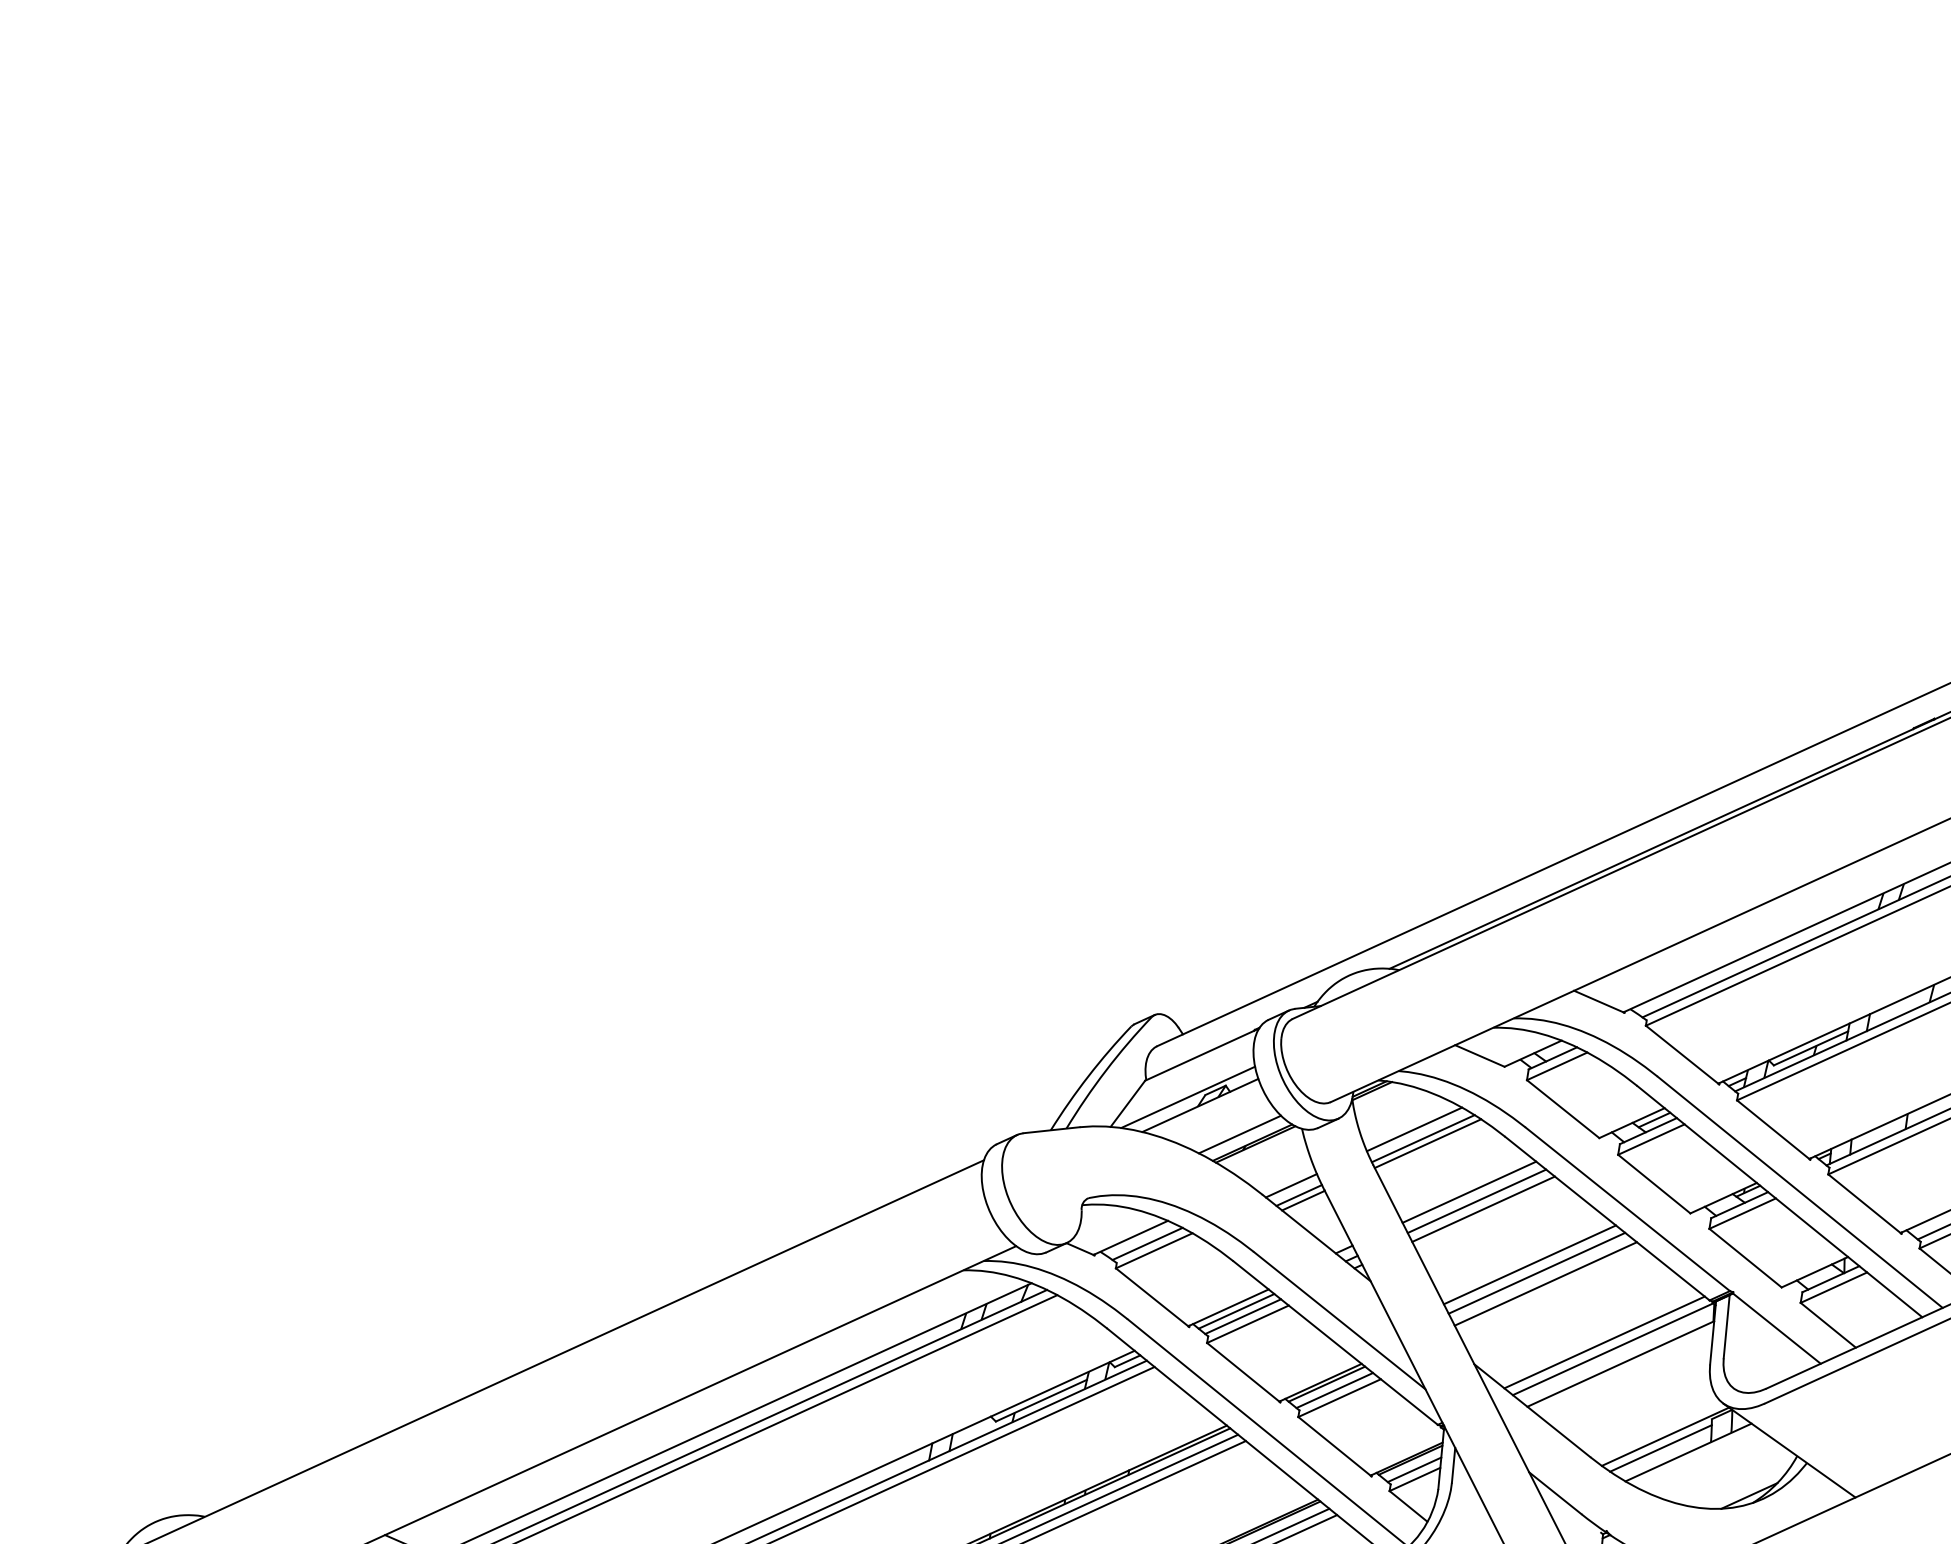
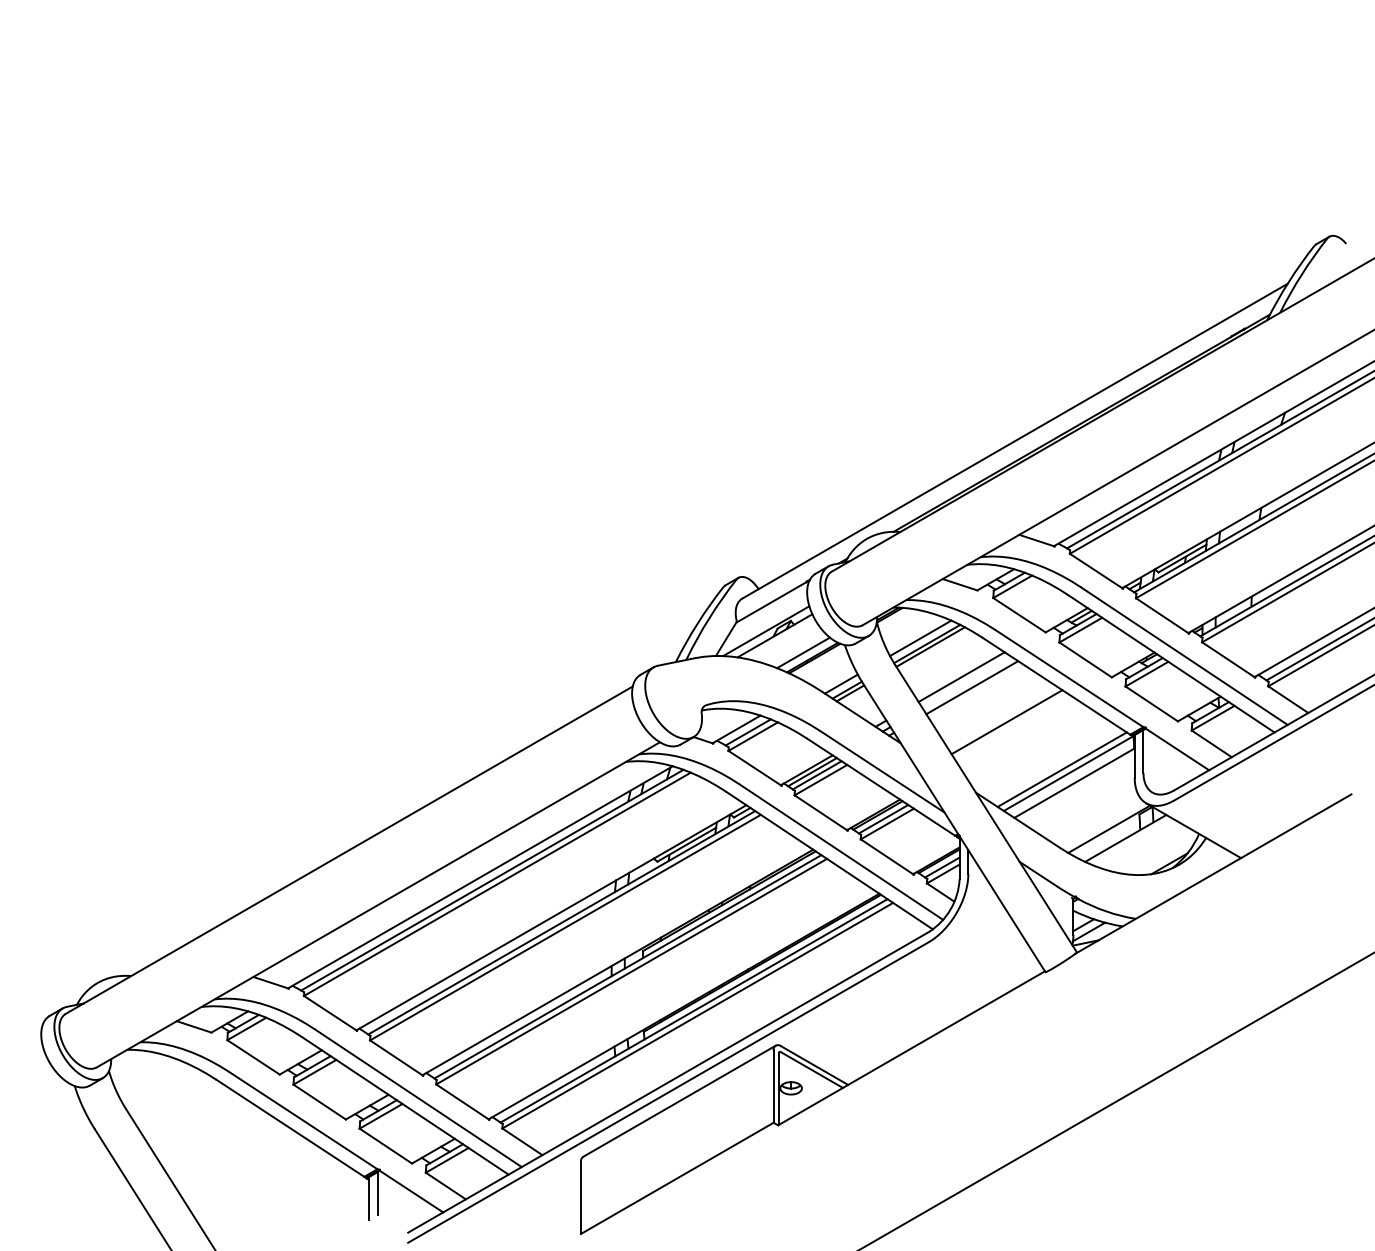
line: (1475, 1200) -> (966, 682), removed
line: (1537, 1273) -> (1012, 727), removed
line: (1545, 1283) -> (1018, 733), removed
line: (1660, 1448) -> (1106, 837), removed

